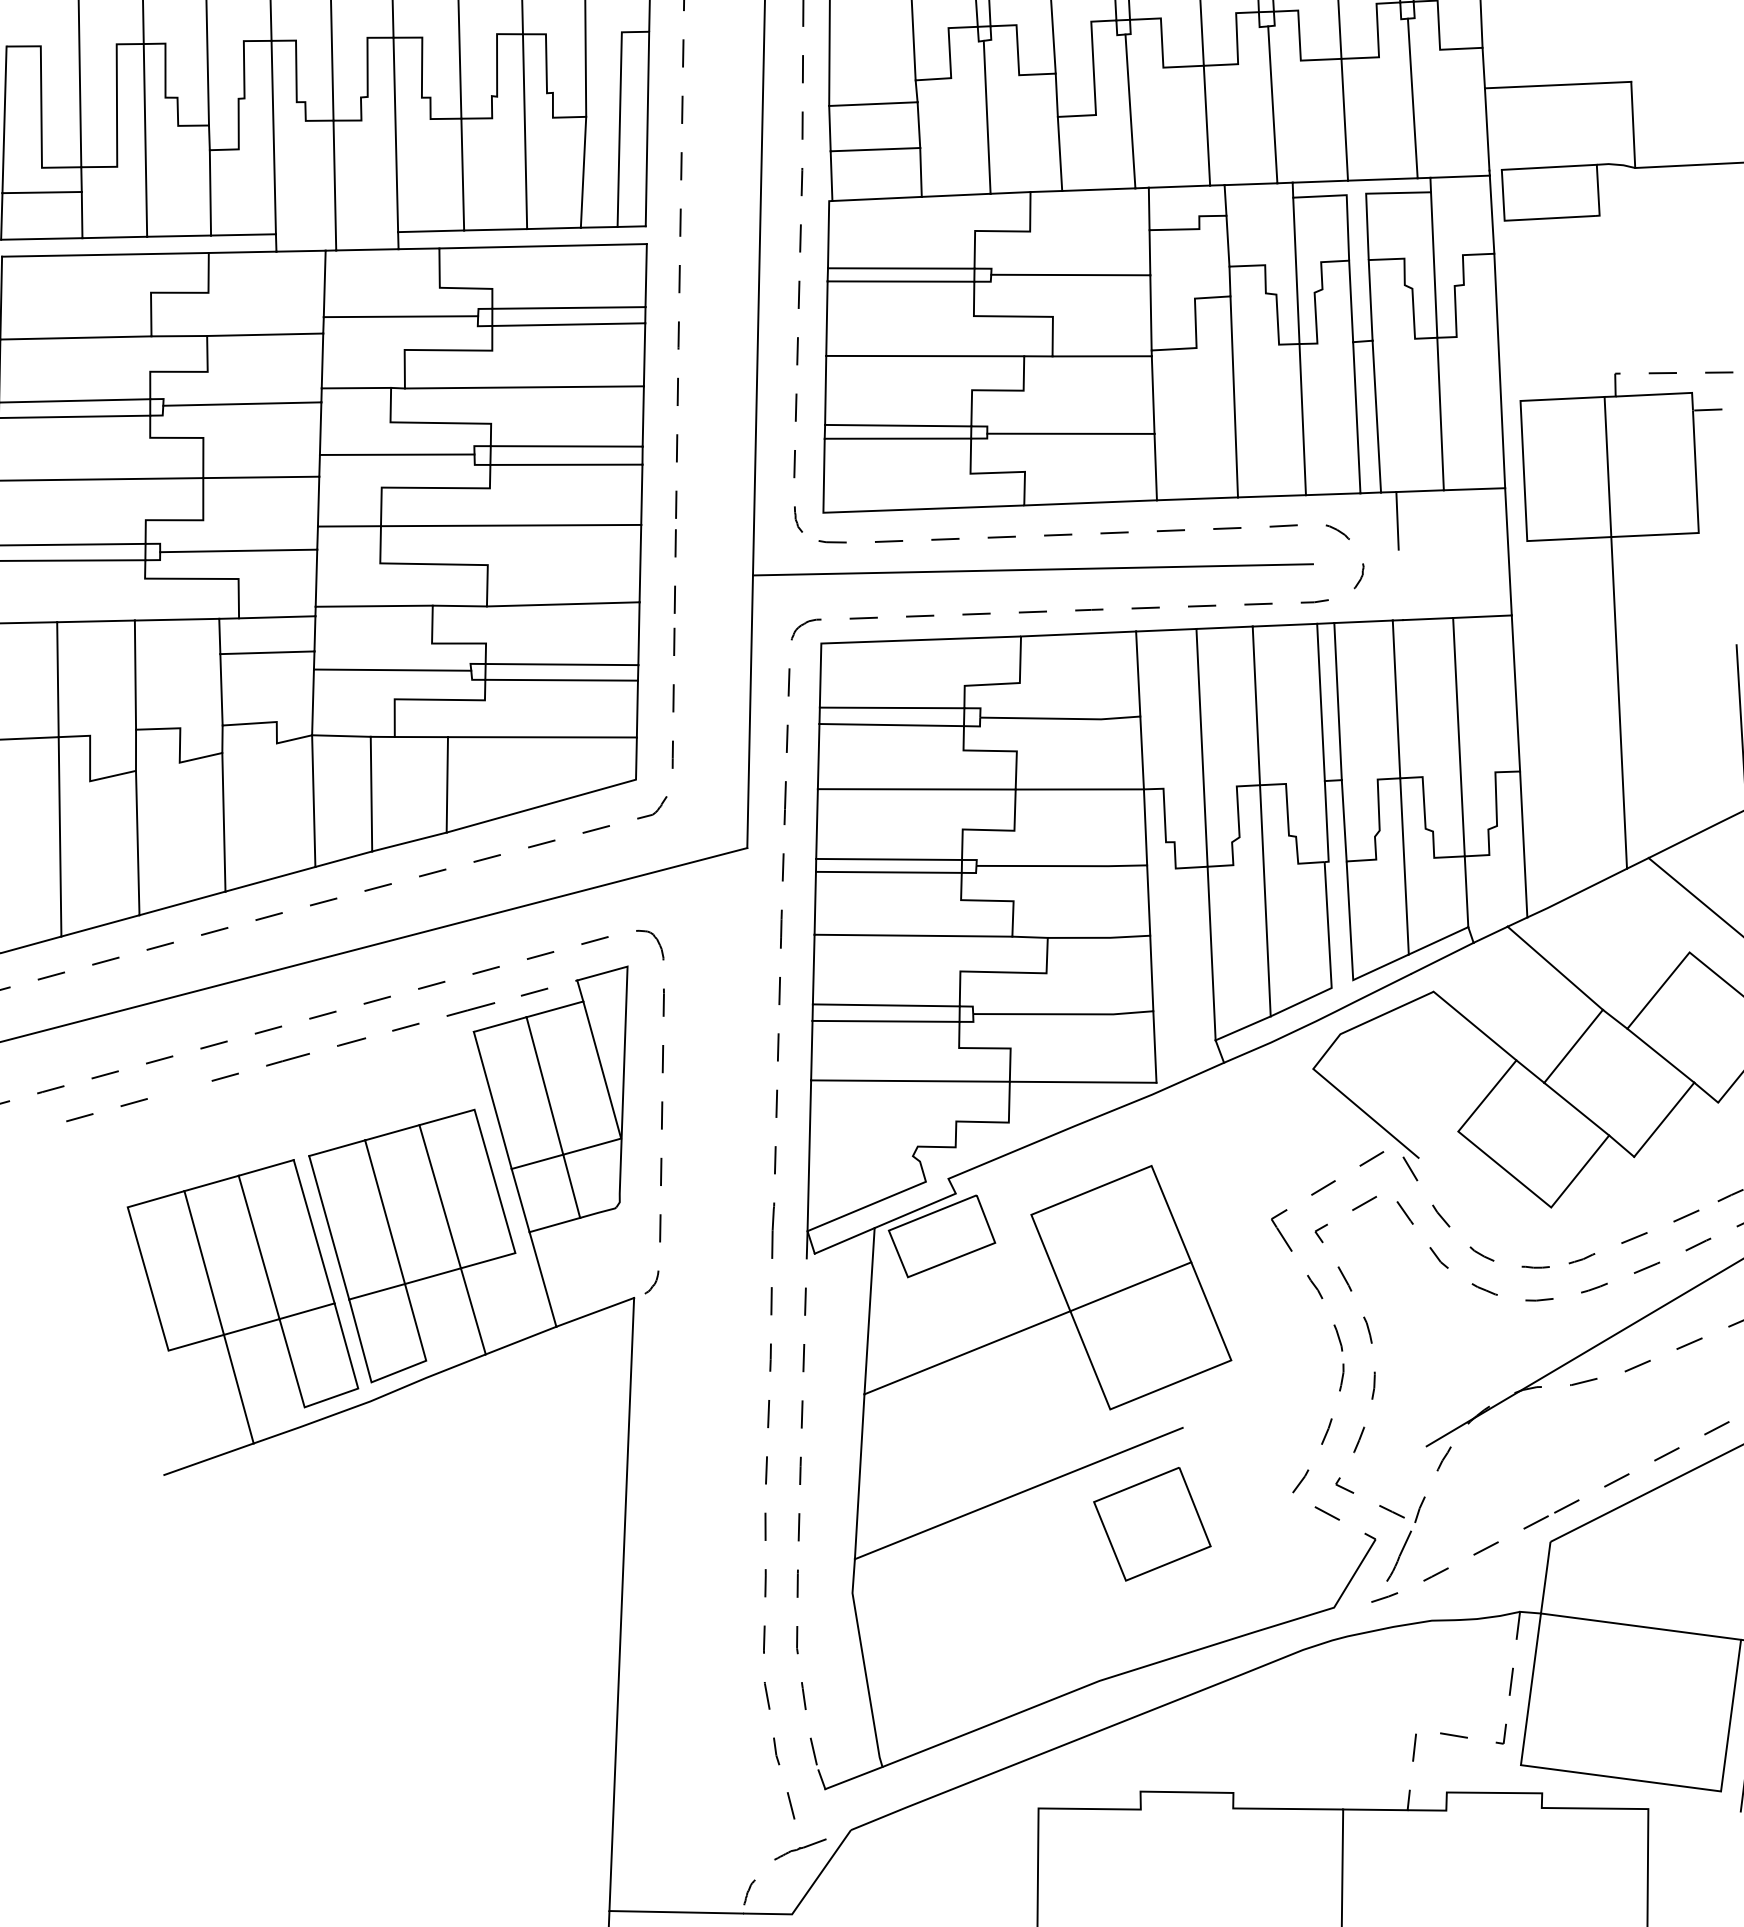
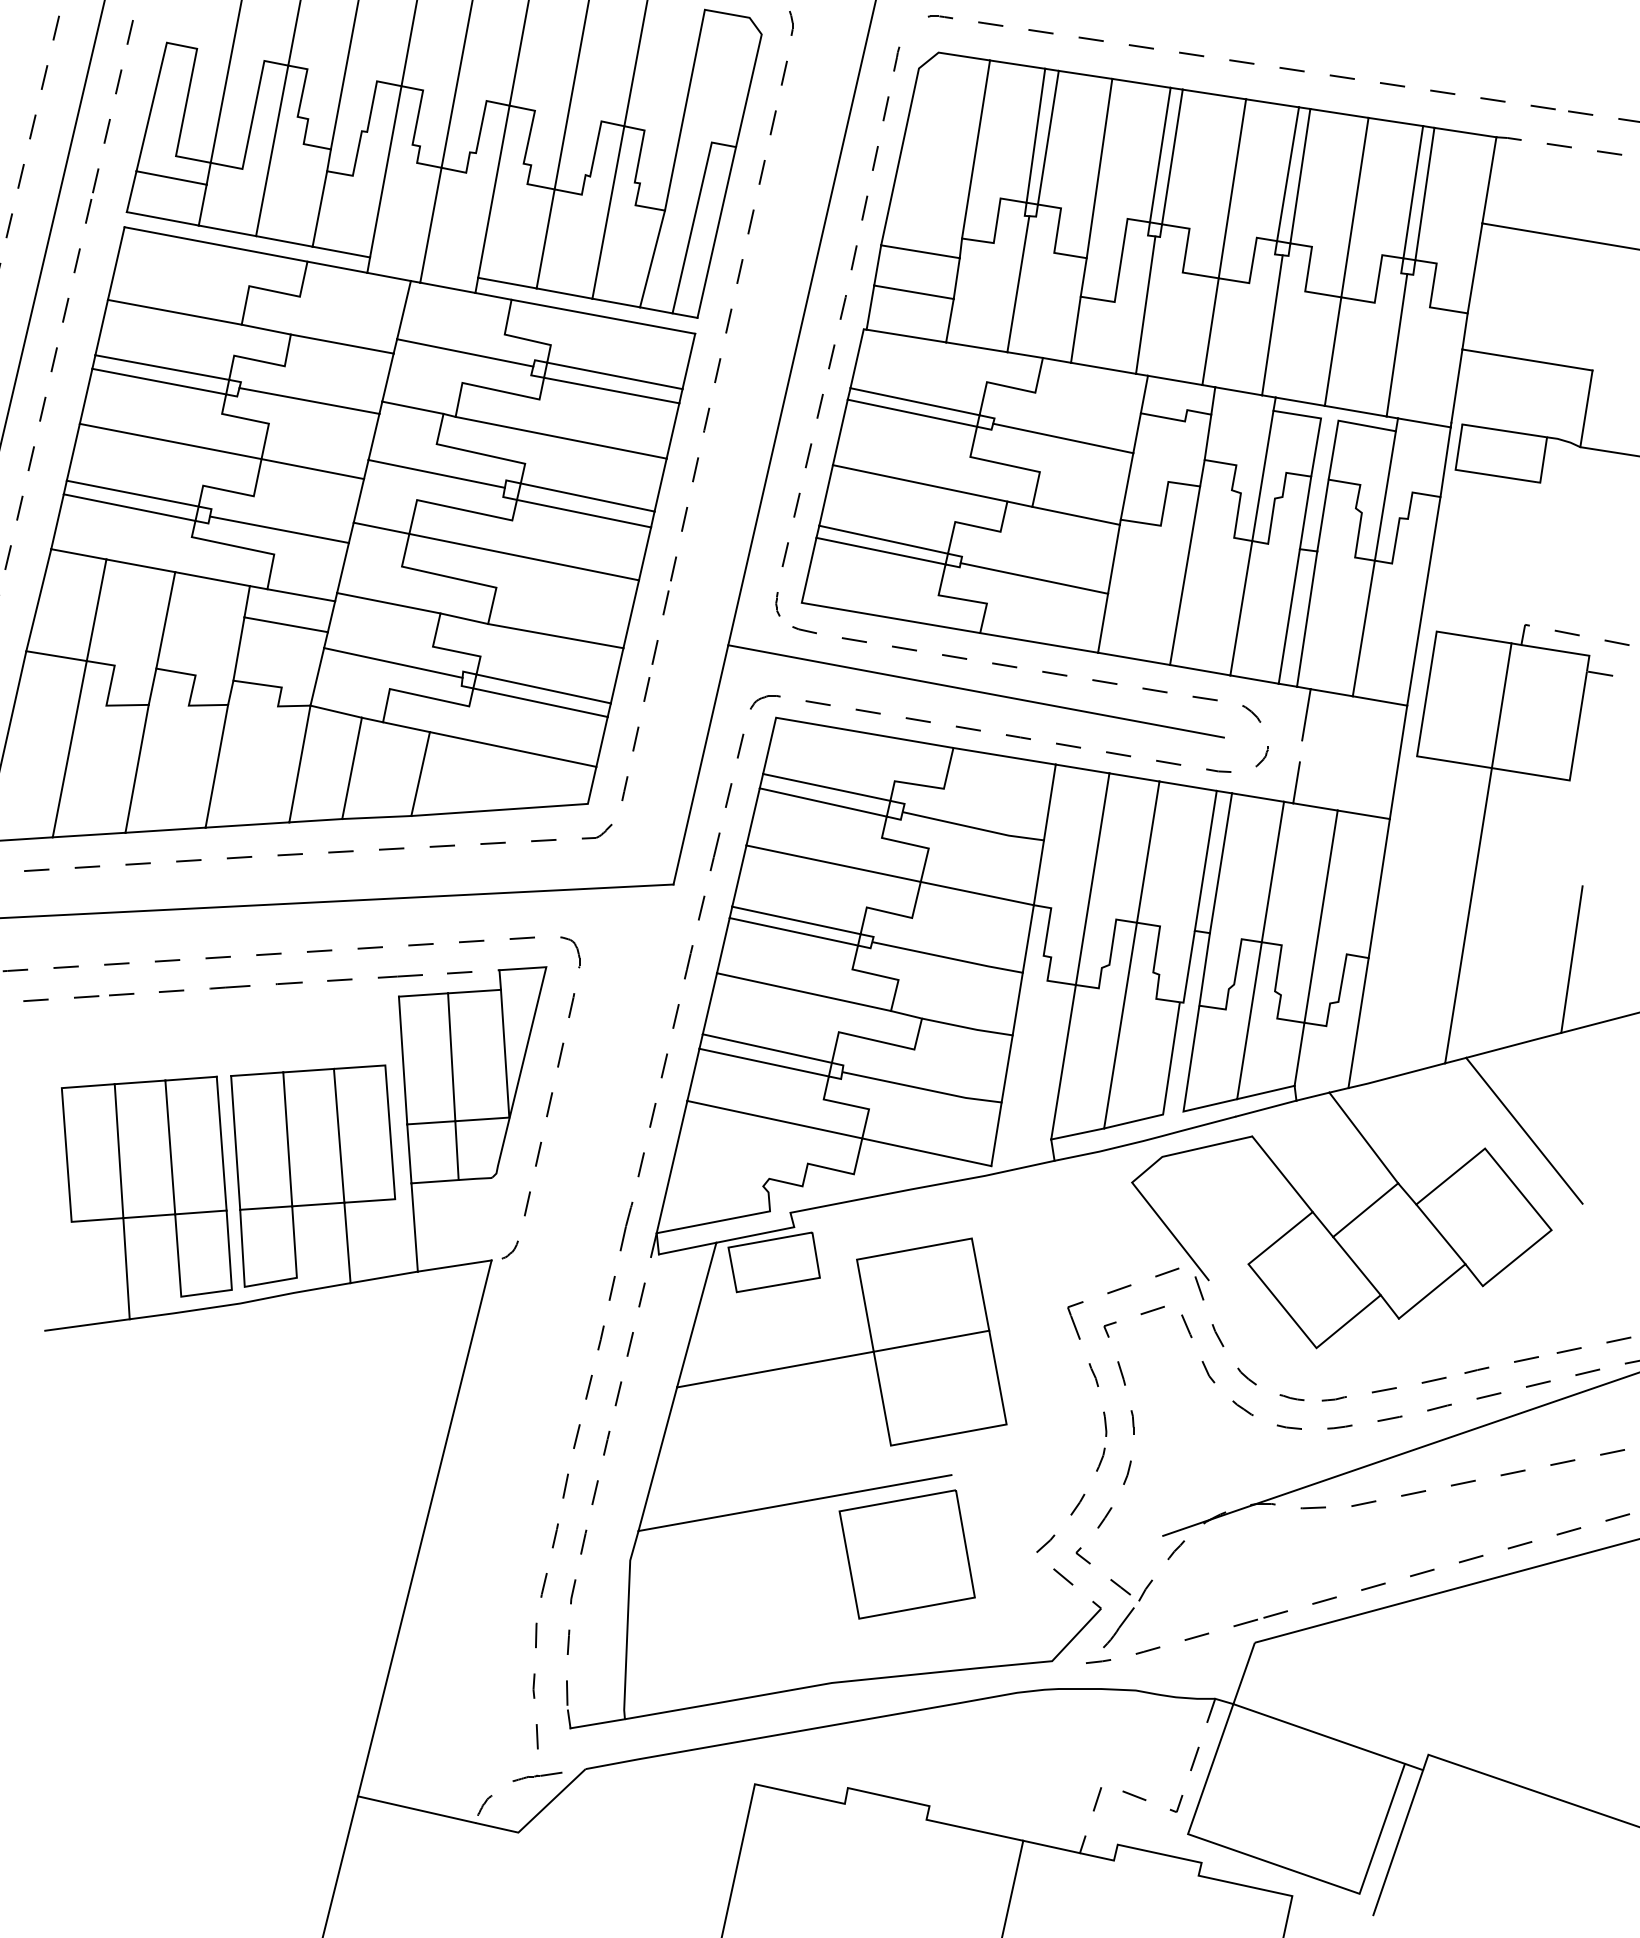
line: (1402, 596) -> (1296, 782), added
line: (171, 1092) -> (121, 994), added
part: (1151, 1524) -> (906, 1554), size x1.43

